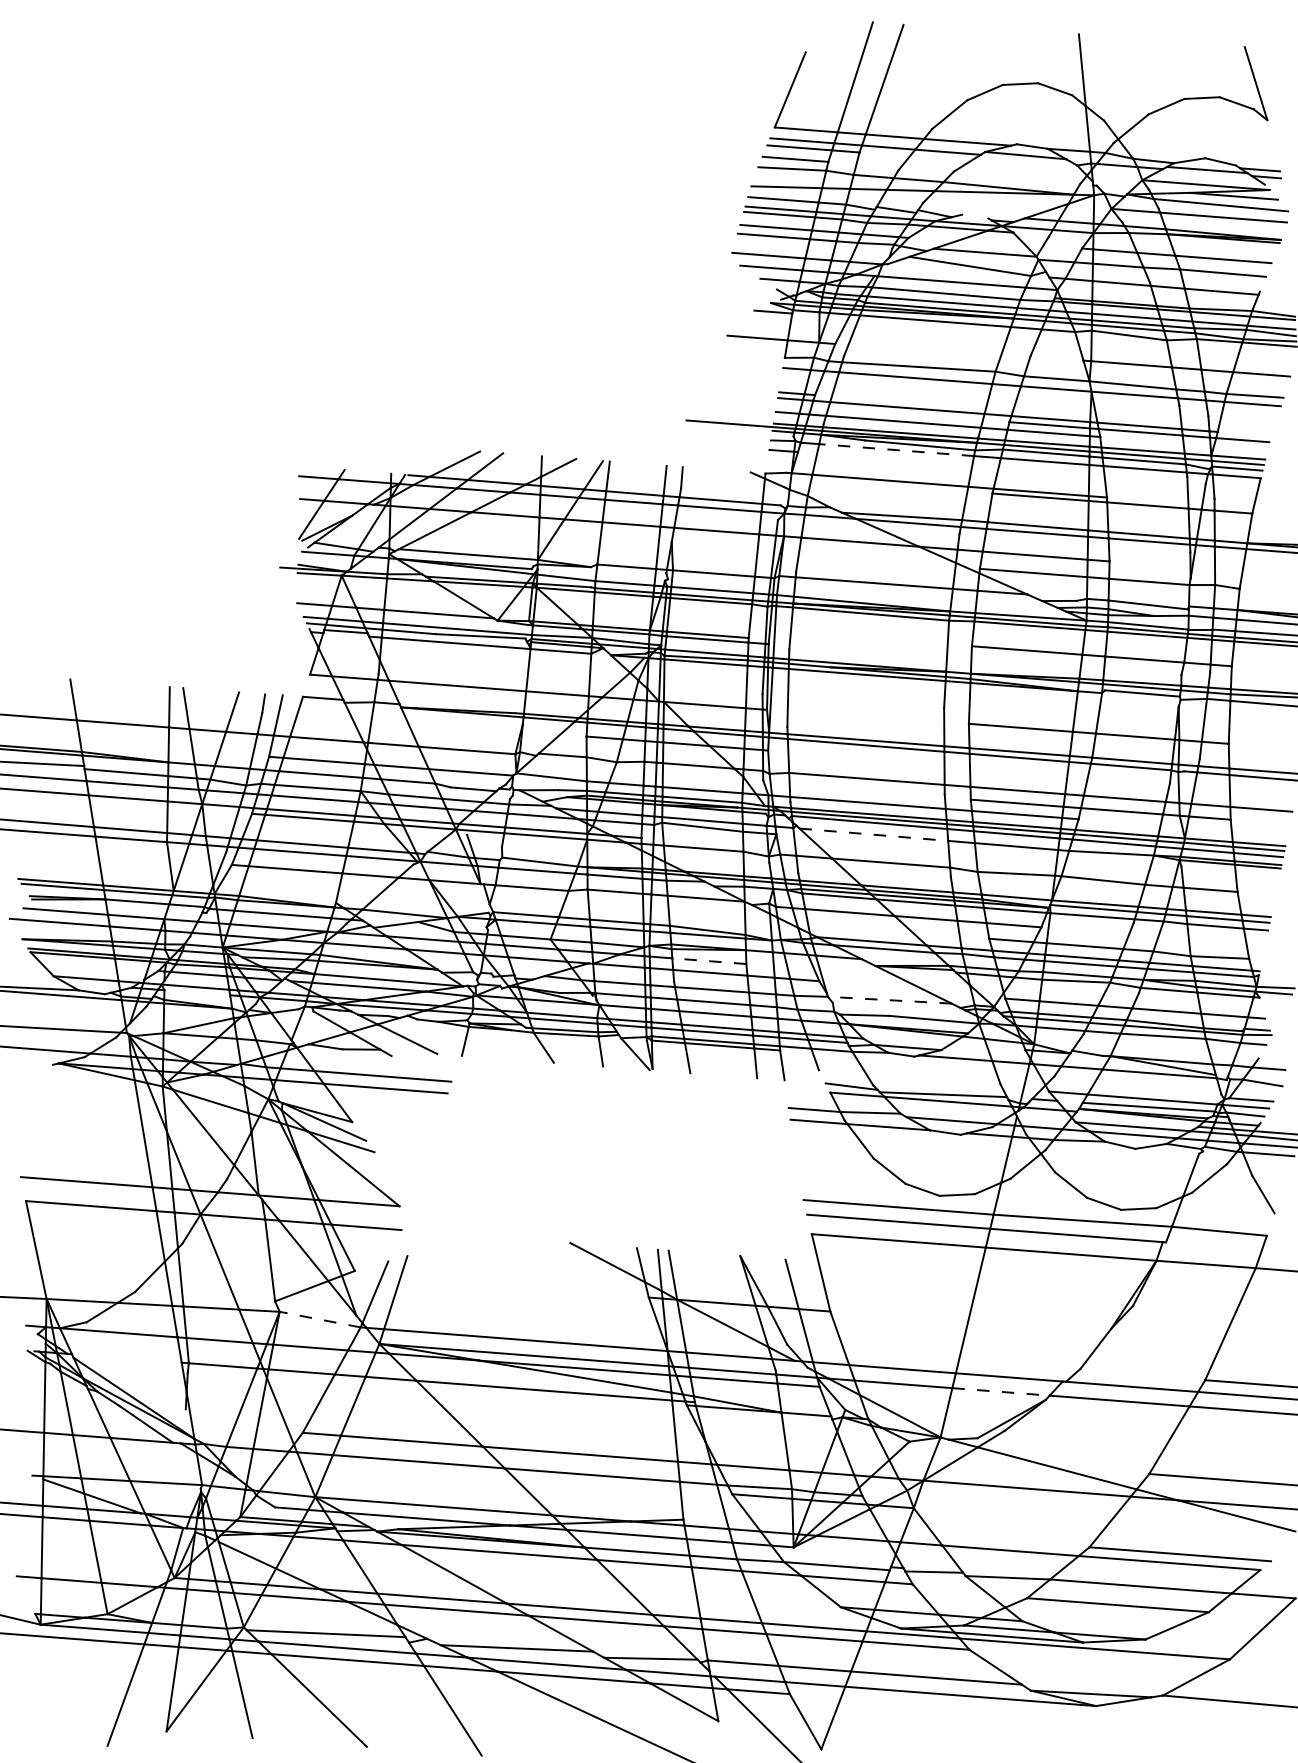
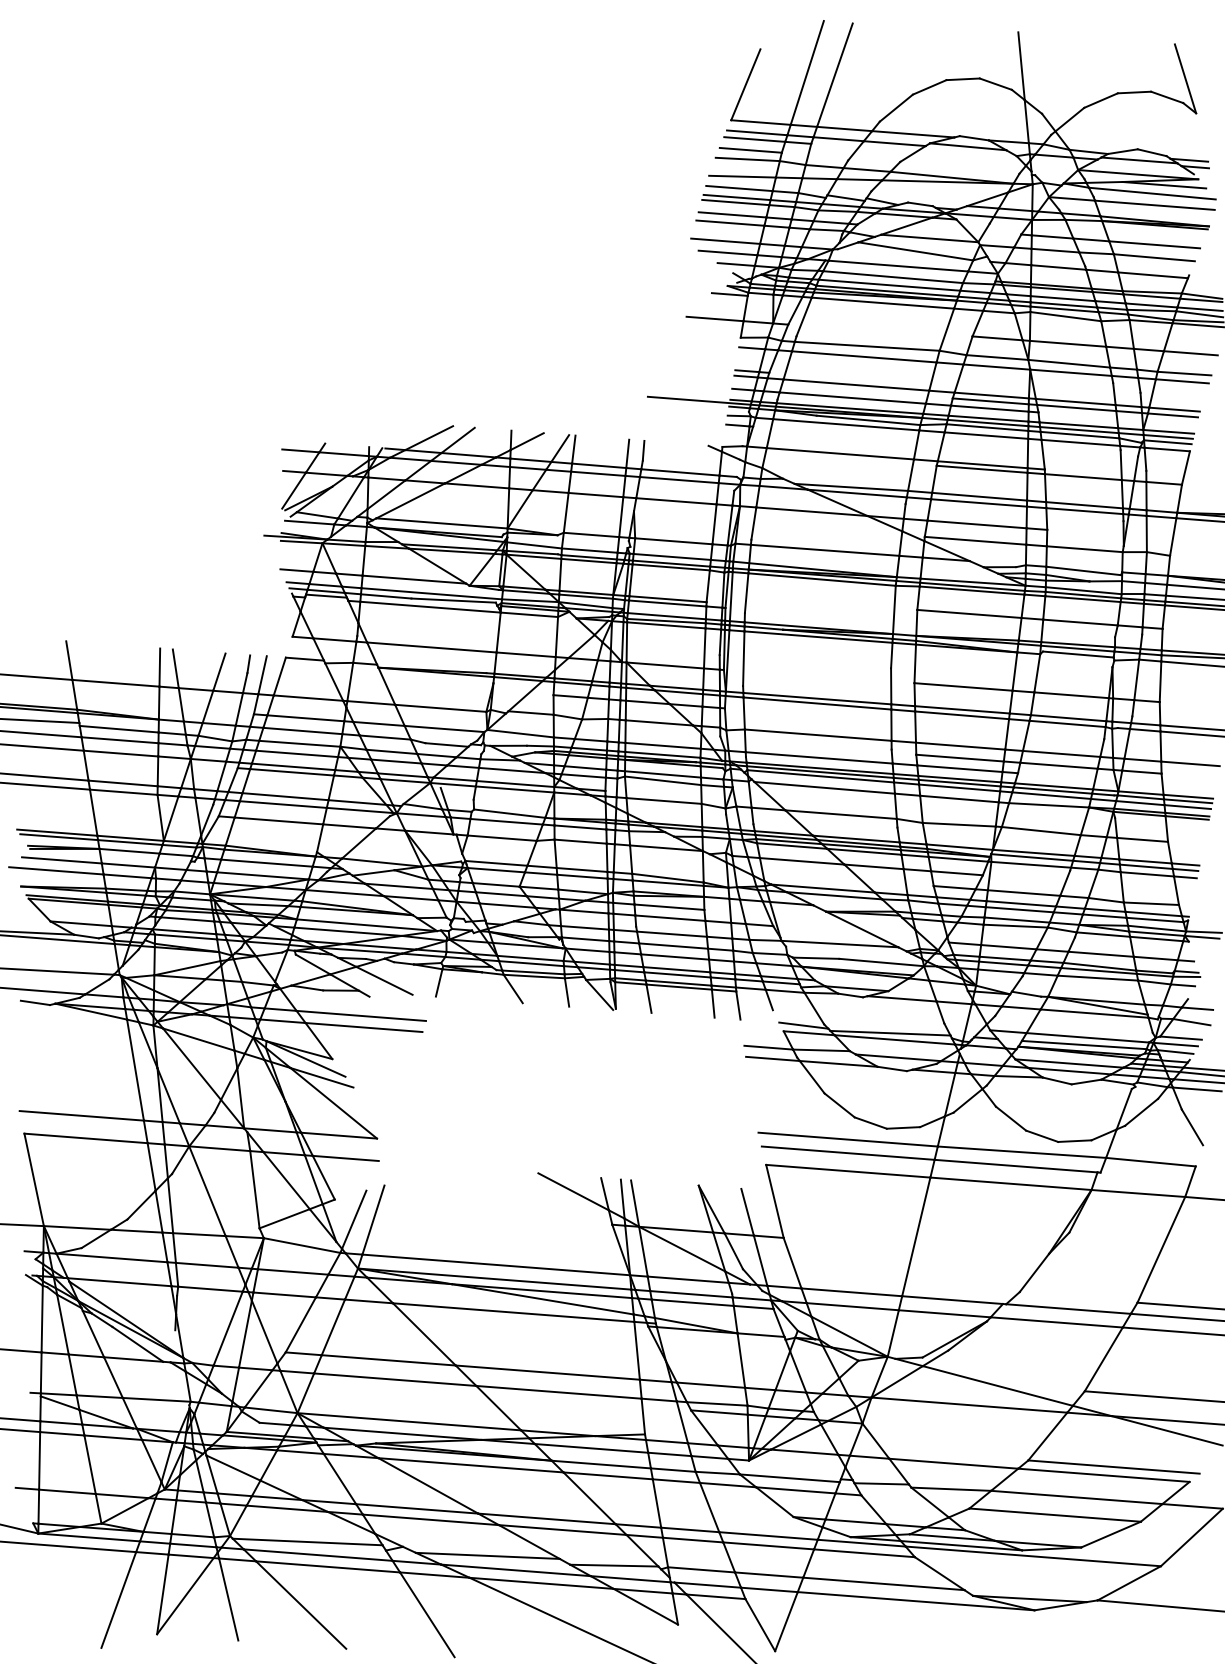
line: (975, 216) -> (920, 204), added
line: (1056, 358) -> (997, 338), added
line: (1244, 433) -> (1174, 409), added
line: (895, 449) -> (845, 424), dashed -> solid
line: (874, 834) -> (825, 787), dashed -> solid
line: (708, 961) -> (668, 907), dashed -> solid
line: (197, 992) -> (186, 936), added
line: (889, 1000) -> (839, 944), dashed -> solid
line: (37, 1062) -> (35, 1002), added
line: (320, 1319) -> (302, 1245), dashed -> solid
line: (126, 1358) -> (119, 1282), added
line: (1001, 1391) -> (945, 1313), dashed -> solid

